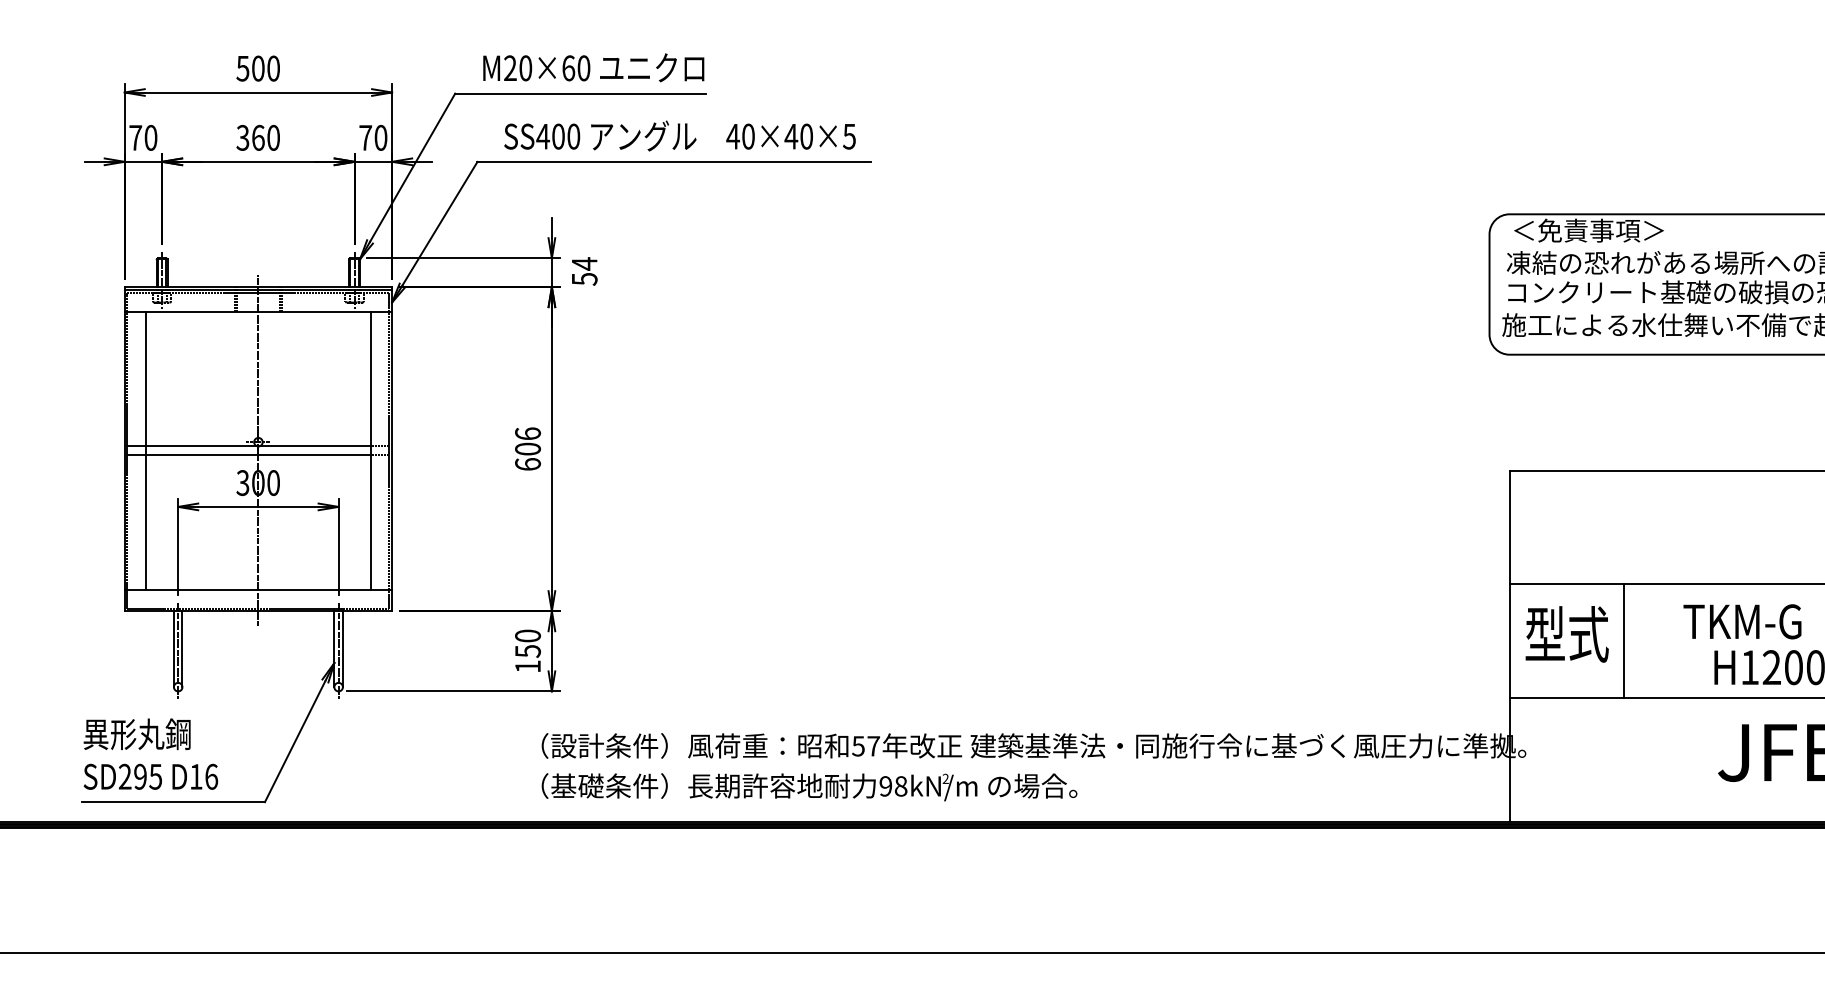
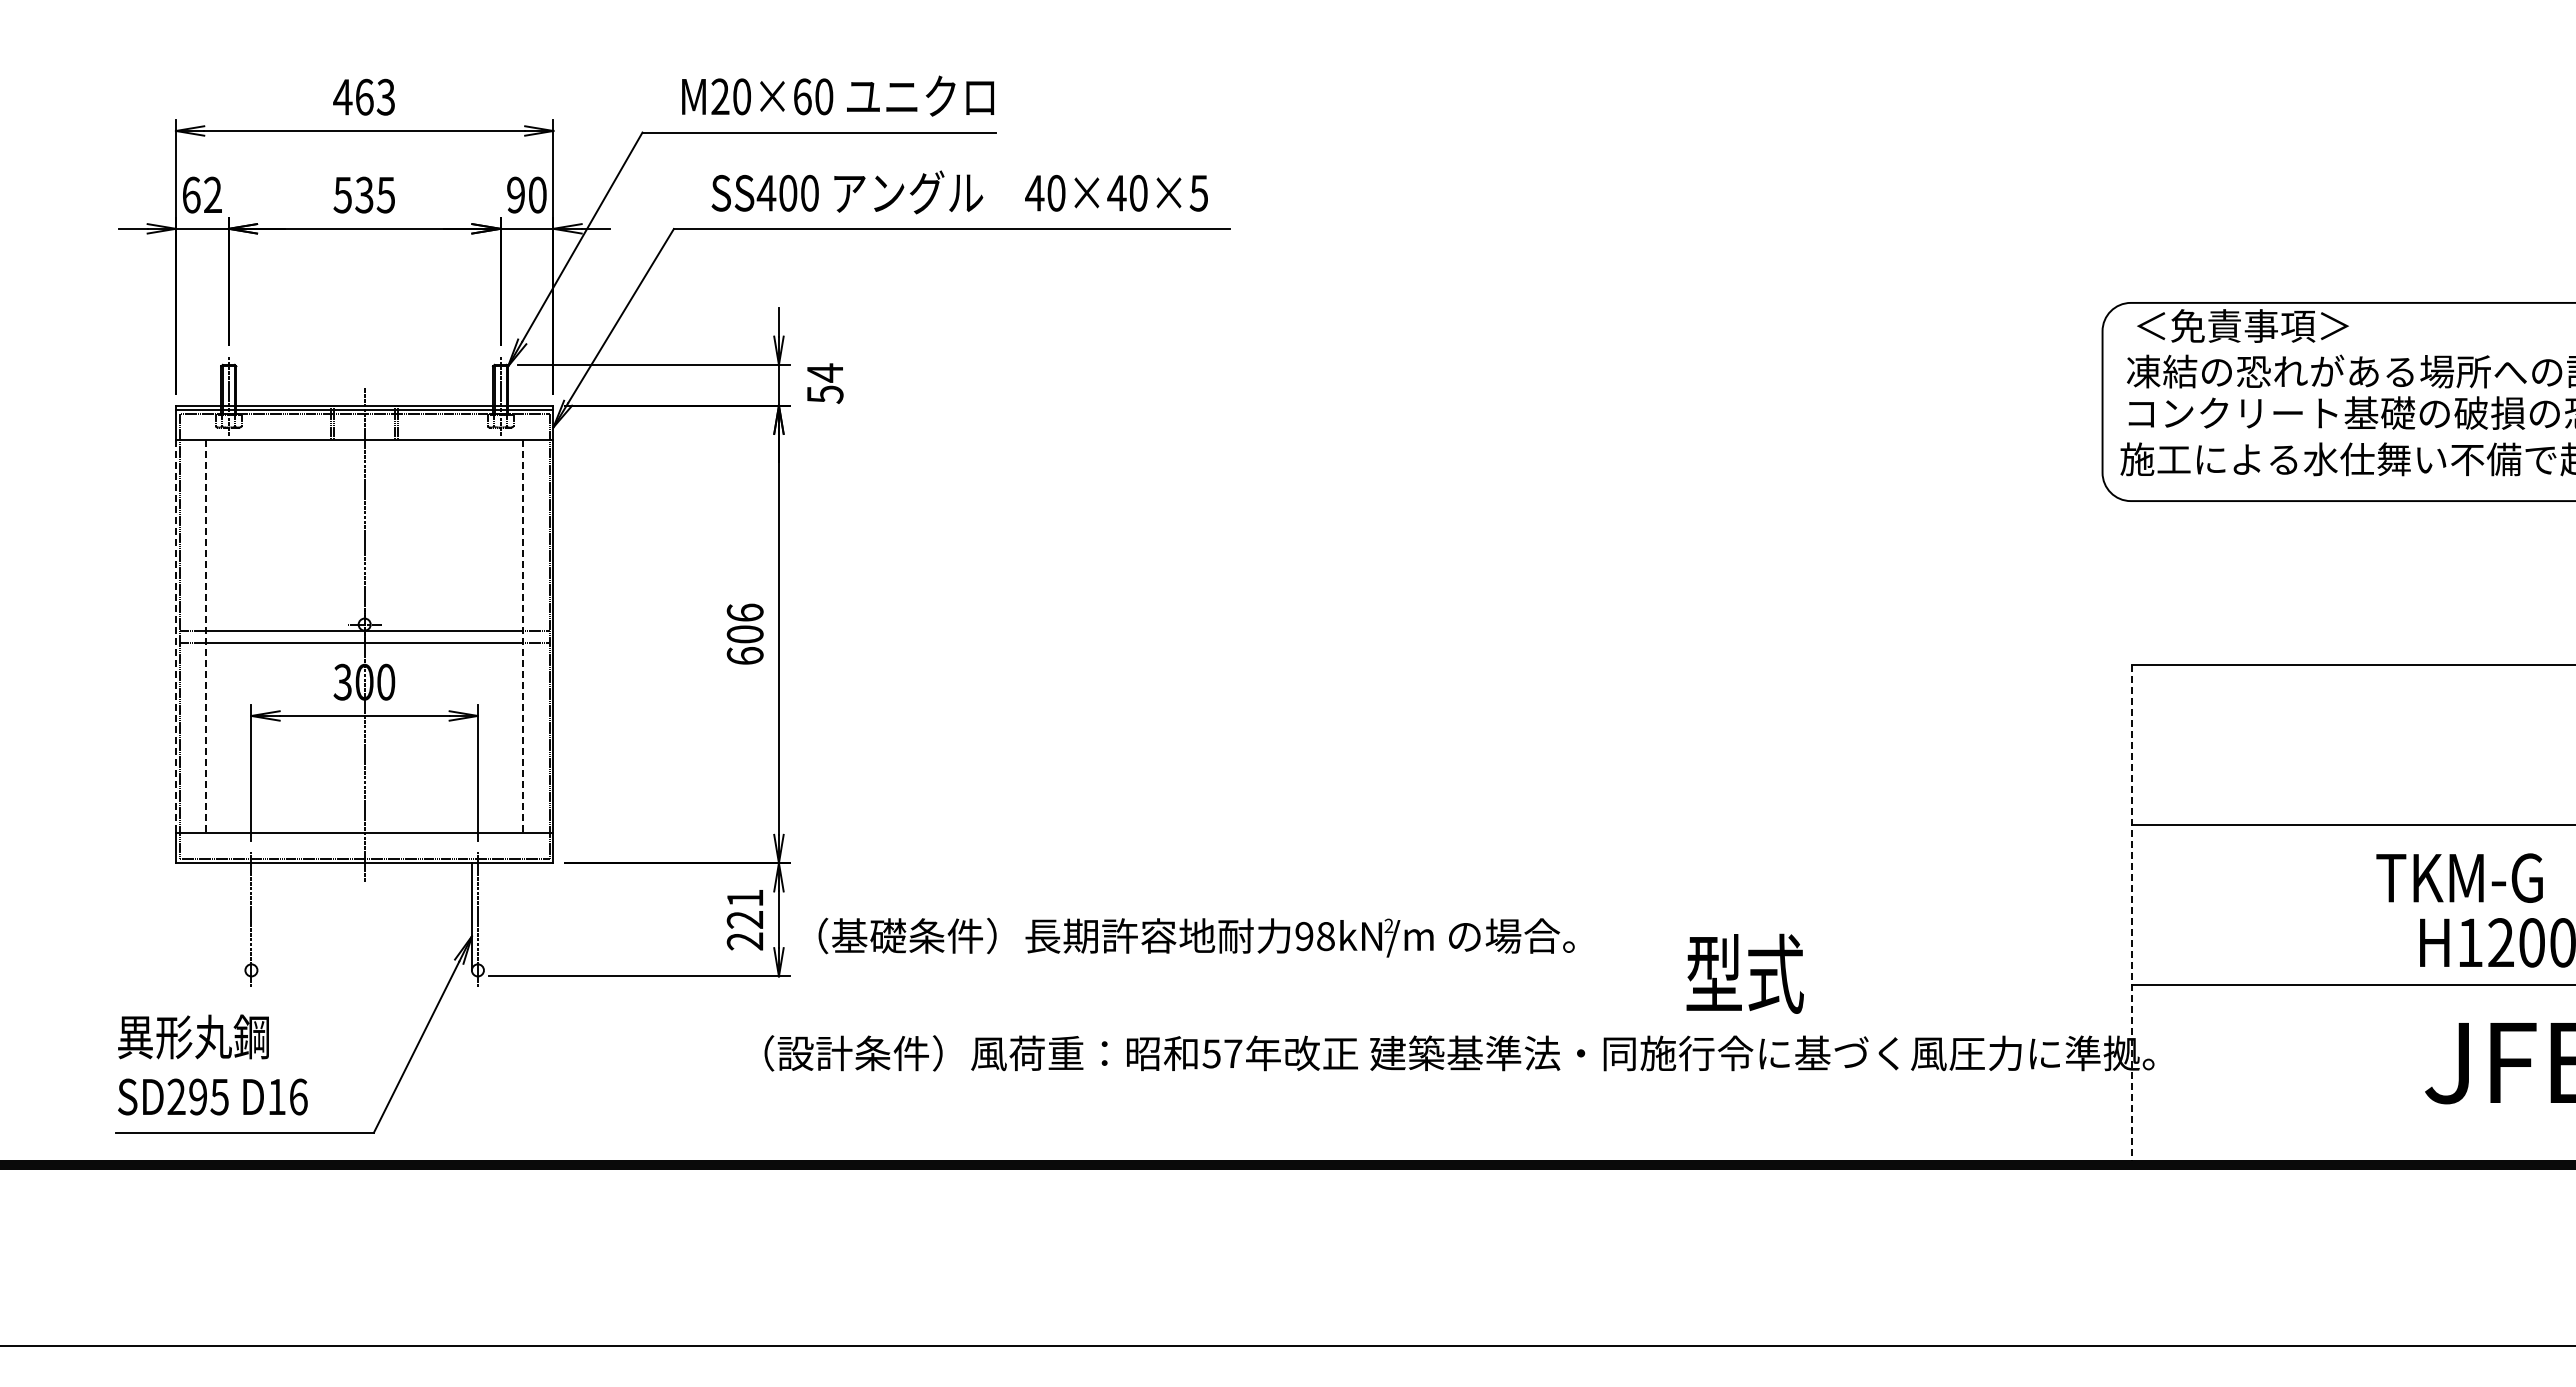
text: (258, 68) -> (364, 96), 500 -> 463
text: (142, 137) -> (201, 194), 70 -> 62
text: (258, 137) -> (364, 194), 360 -> 535
text: (365, 137) -> (516, 194), 70 -> 90
line: (124, 451) -> (175, 637), solid -> dashed
line: (146, 451) -> (206, 637), solid -> dashed
line: (370, 451) -> (523, 637), solid -> dashed
text: (1566, 634) -> (1744, 973), moved
line: (1623, 641) -> (2291, 905), removed
line: (1510, 646) -> (2131, 913), solid -> dashed
line: (173, 648) -> (245, 916), removed
line: (182, 648) -> (257, 916), removed
line: (342, 648) -> (483, 916), removed
text: (527, 651) -> (744, 919), 150 -> 221
text: (809, 787) -> (1196, 937), moved

